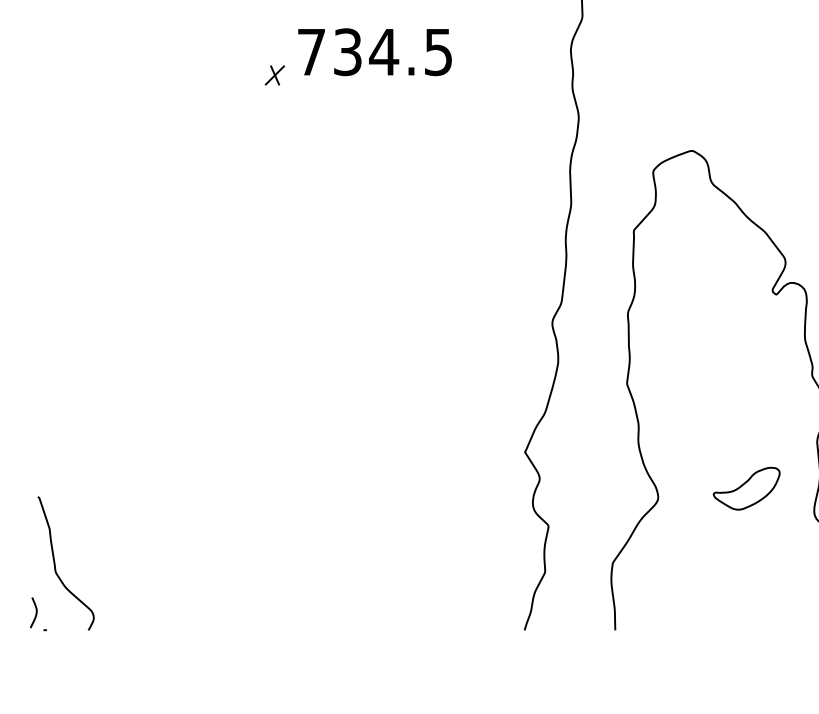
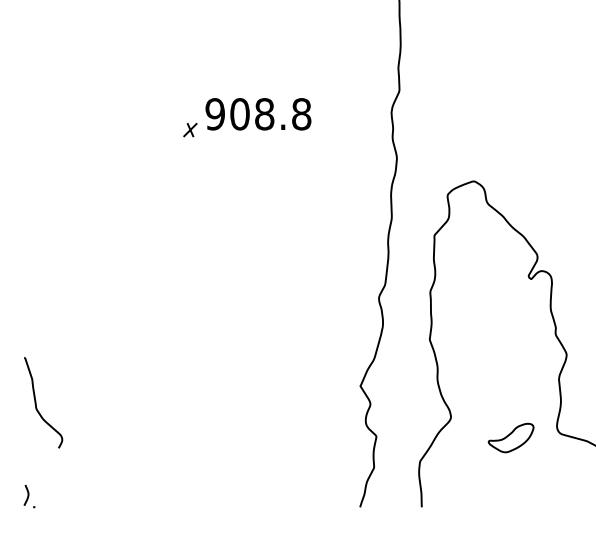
text: (375, 52) -> (258, 114), 734.5 -> 908.8
part: (745, 487) -> (510, 437), moved
curve: (55, 562) -> (36, 402), moved

